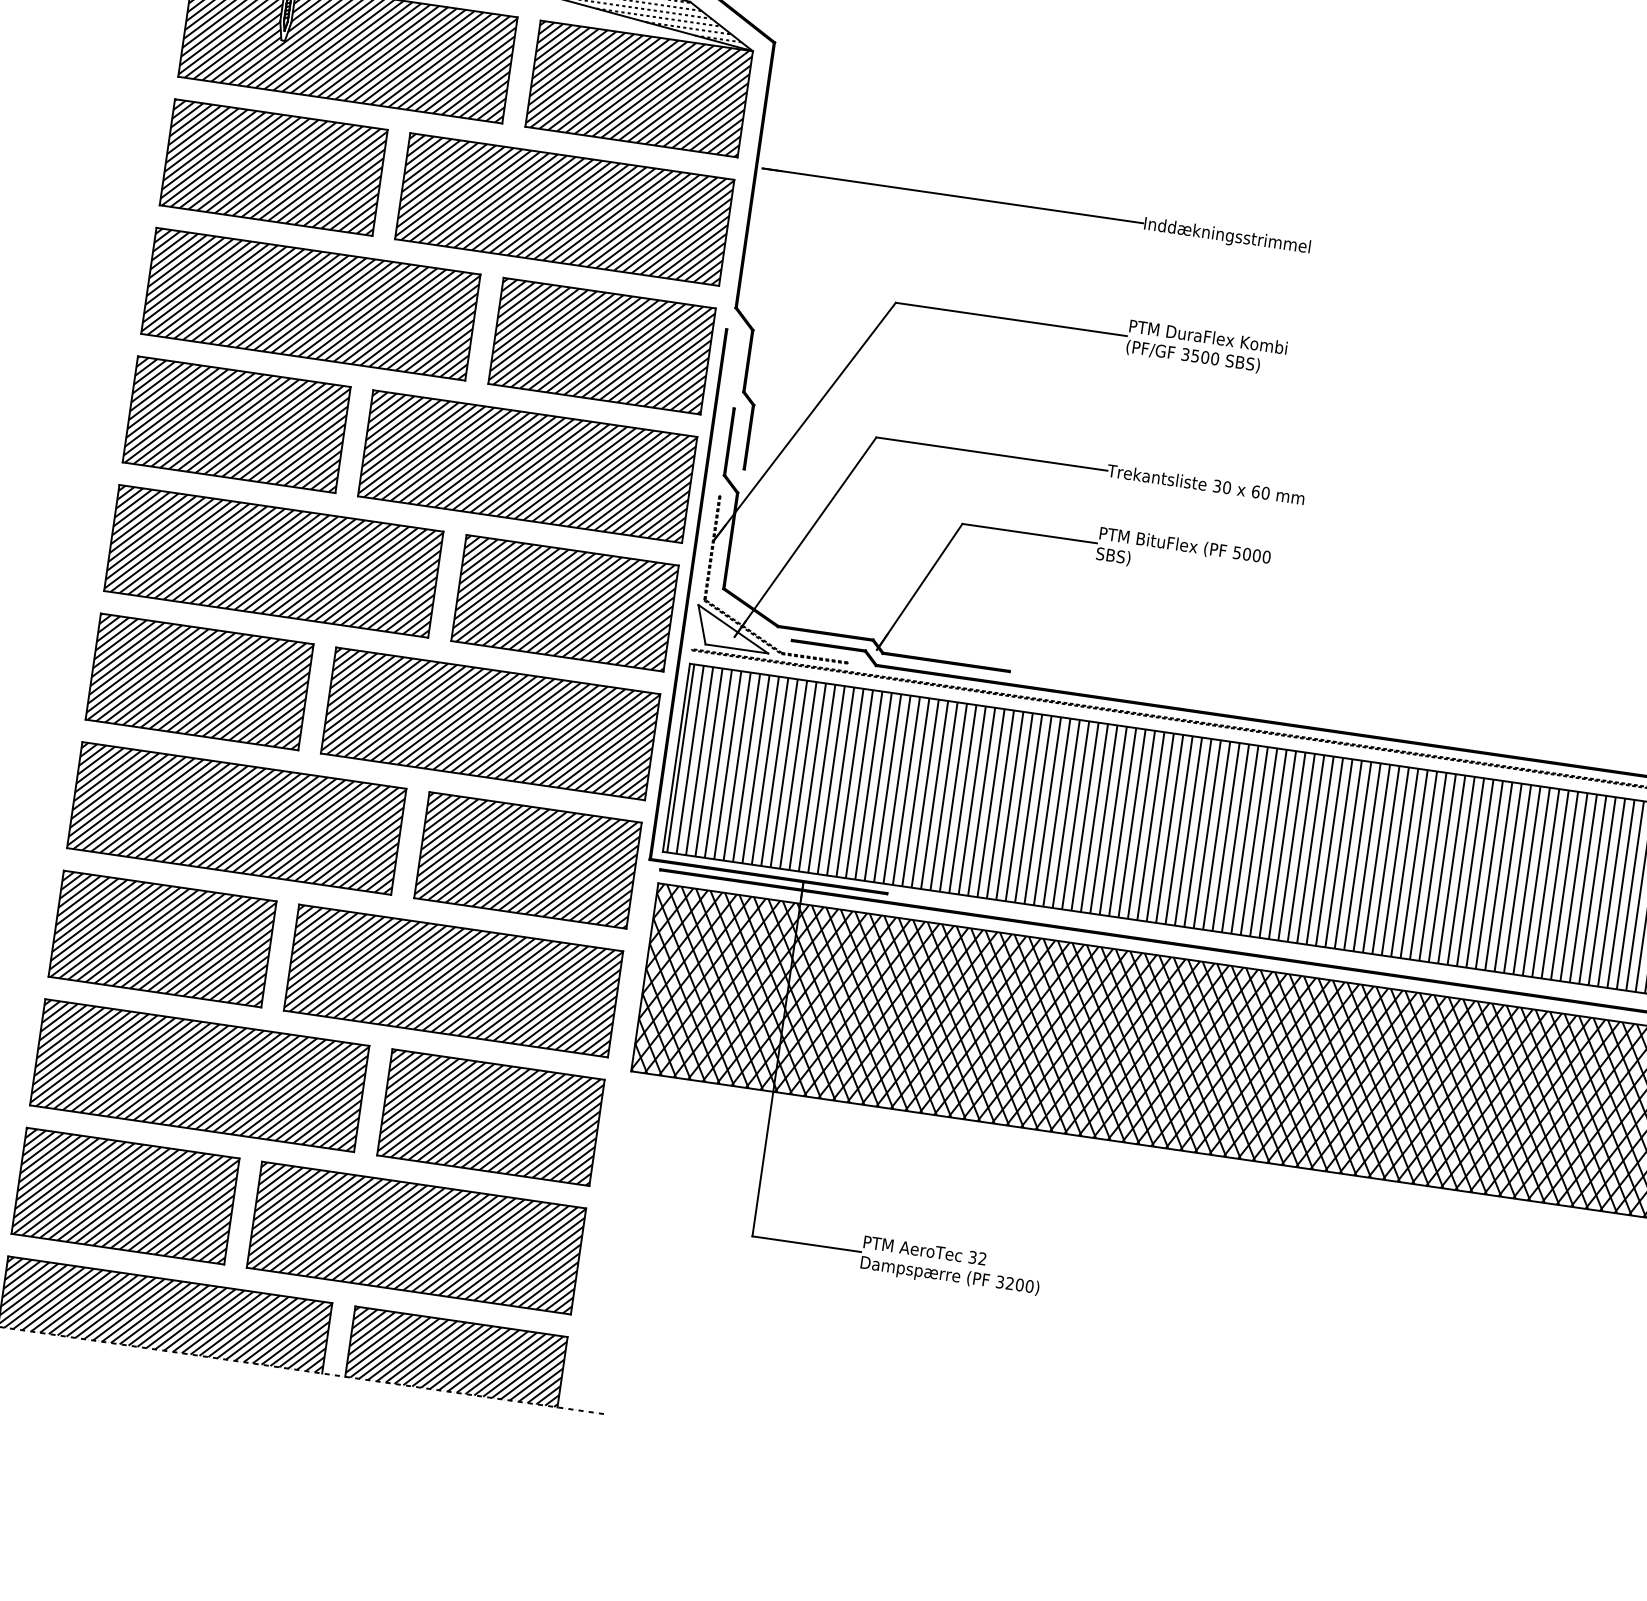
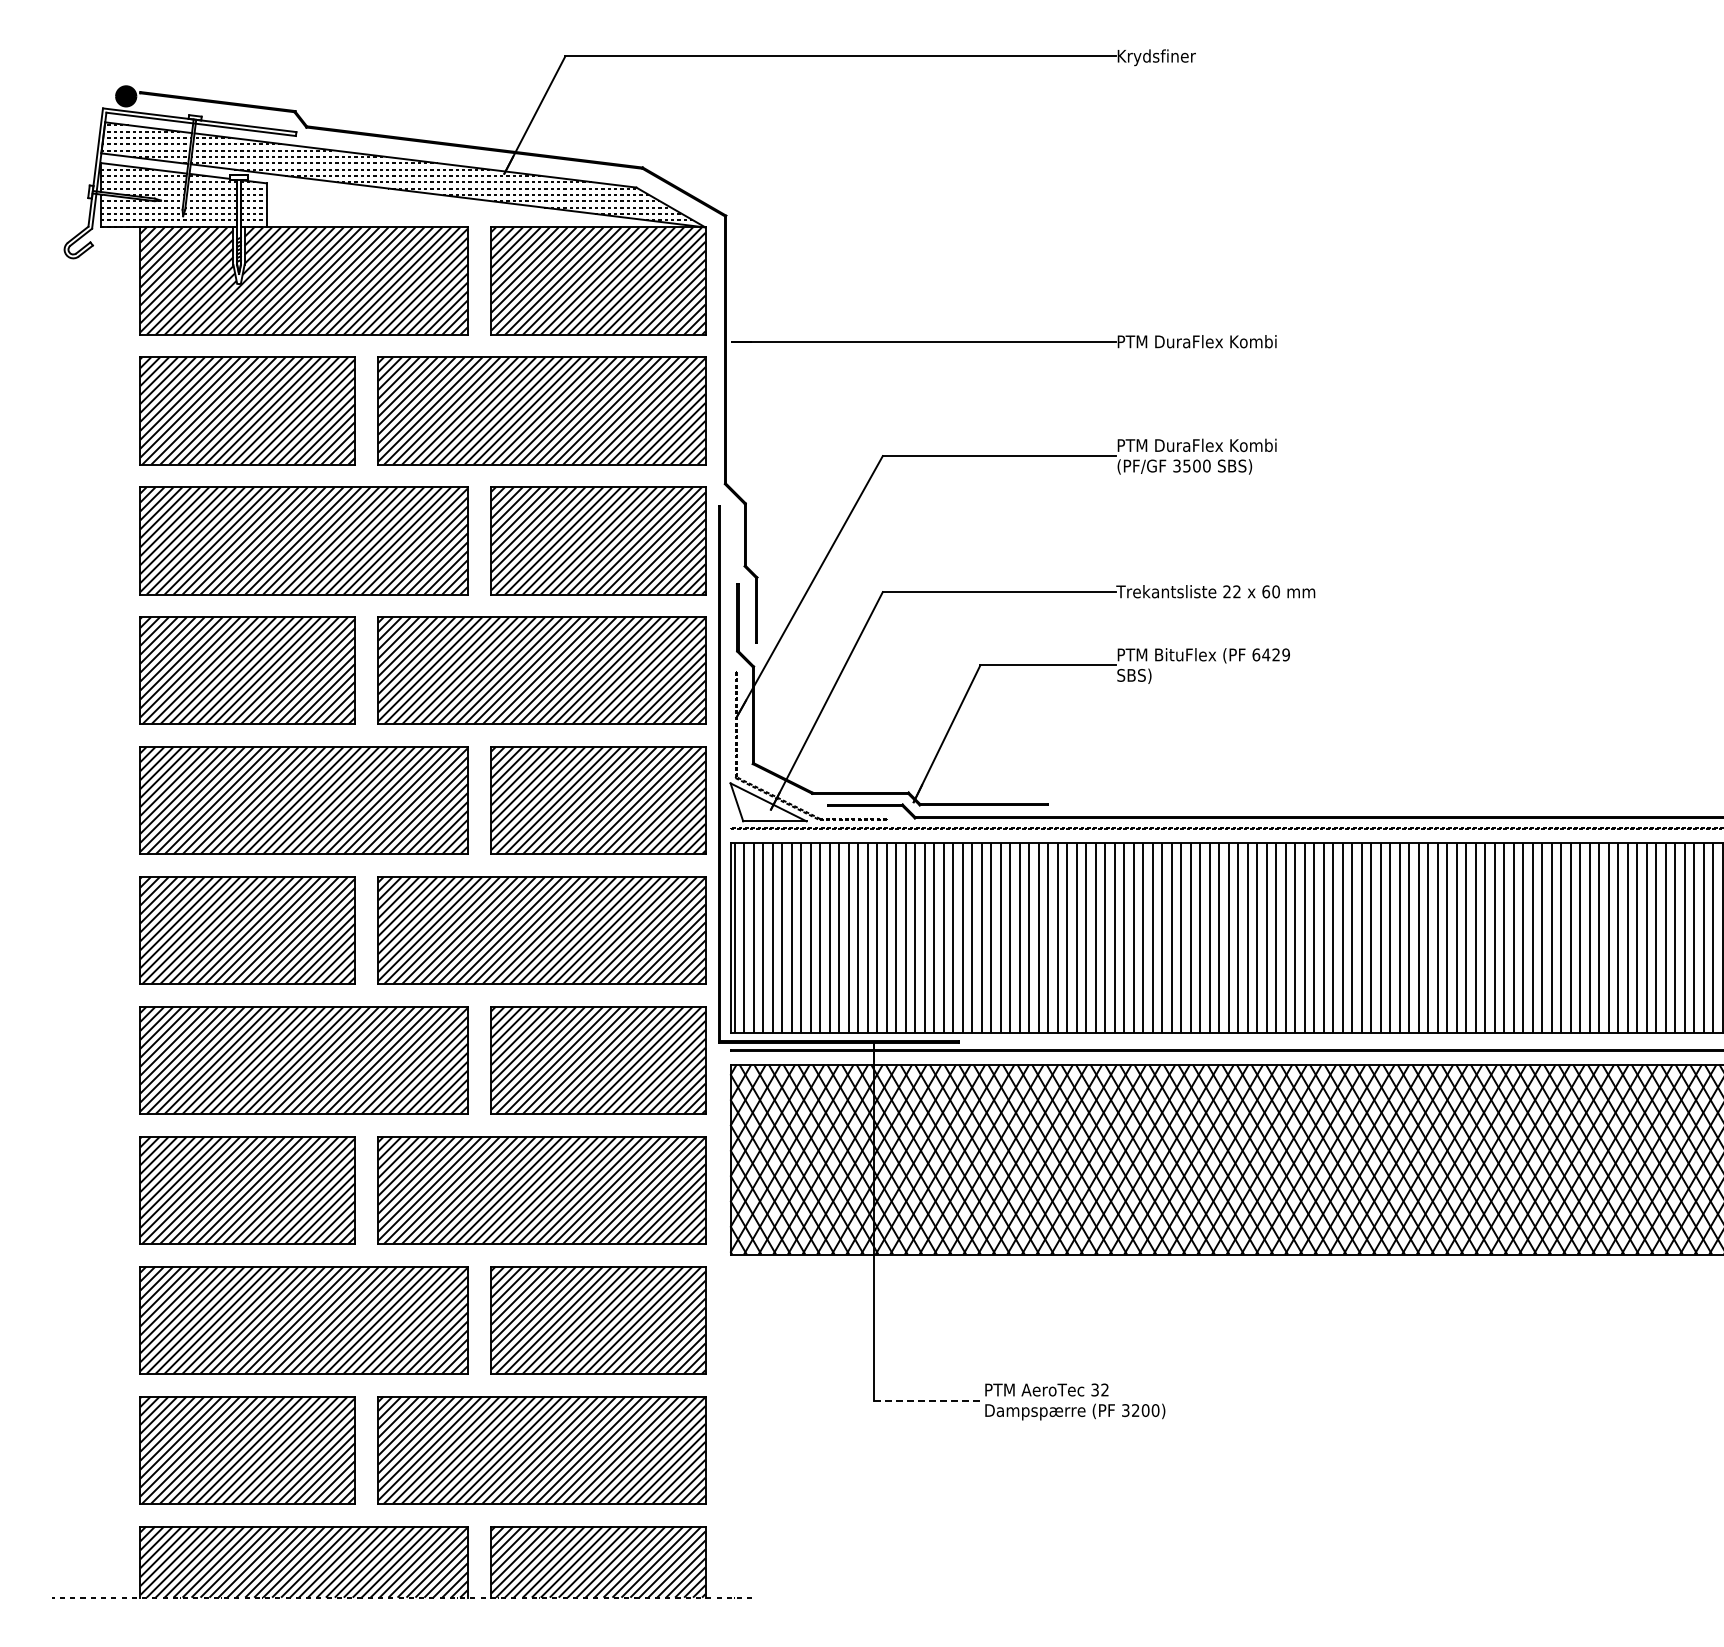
text: (1228, 236) -> (1202, 343), Inddækningsstrimmel -> PTM DuraFlex Kombi
text: (1221, 486) -> (1231, 591), 30 -> 22
text: (1251, 554) -> (1270, 654), 5000 -> 6429
line: (806, 1244) -> (928, 1400), solid -> dashed

